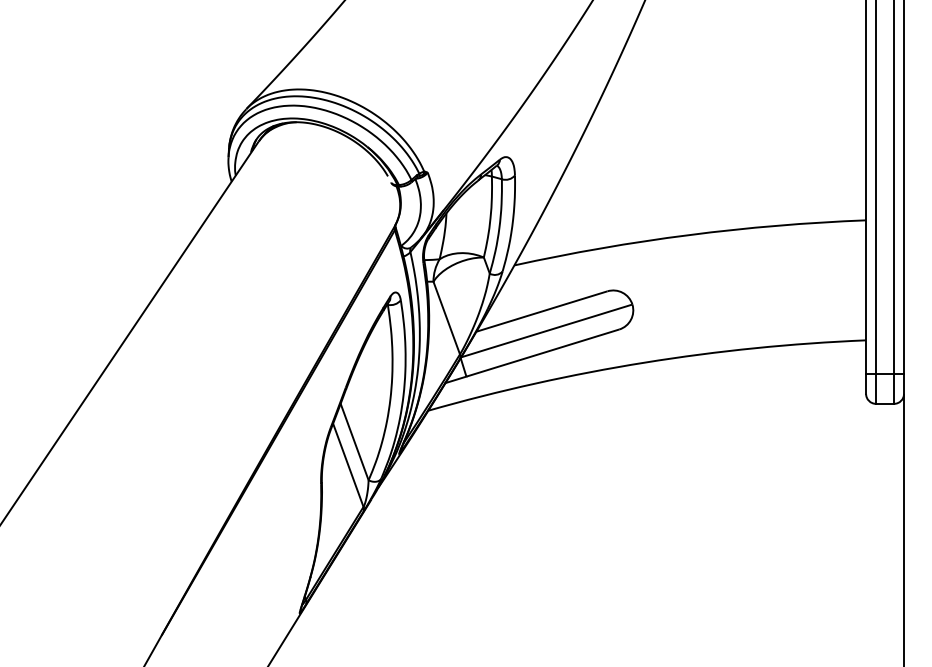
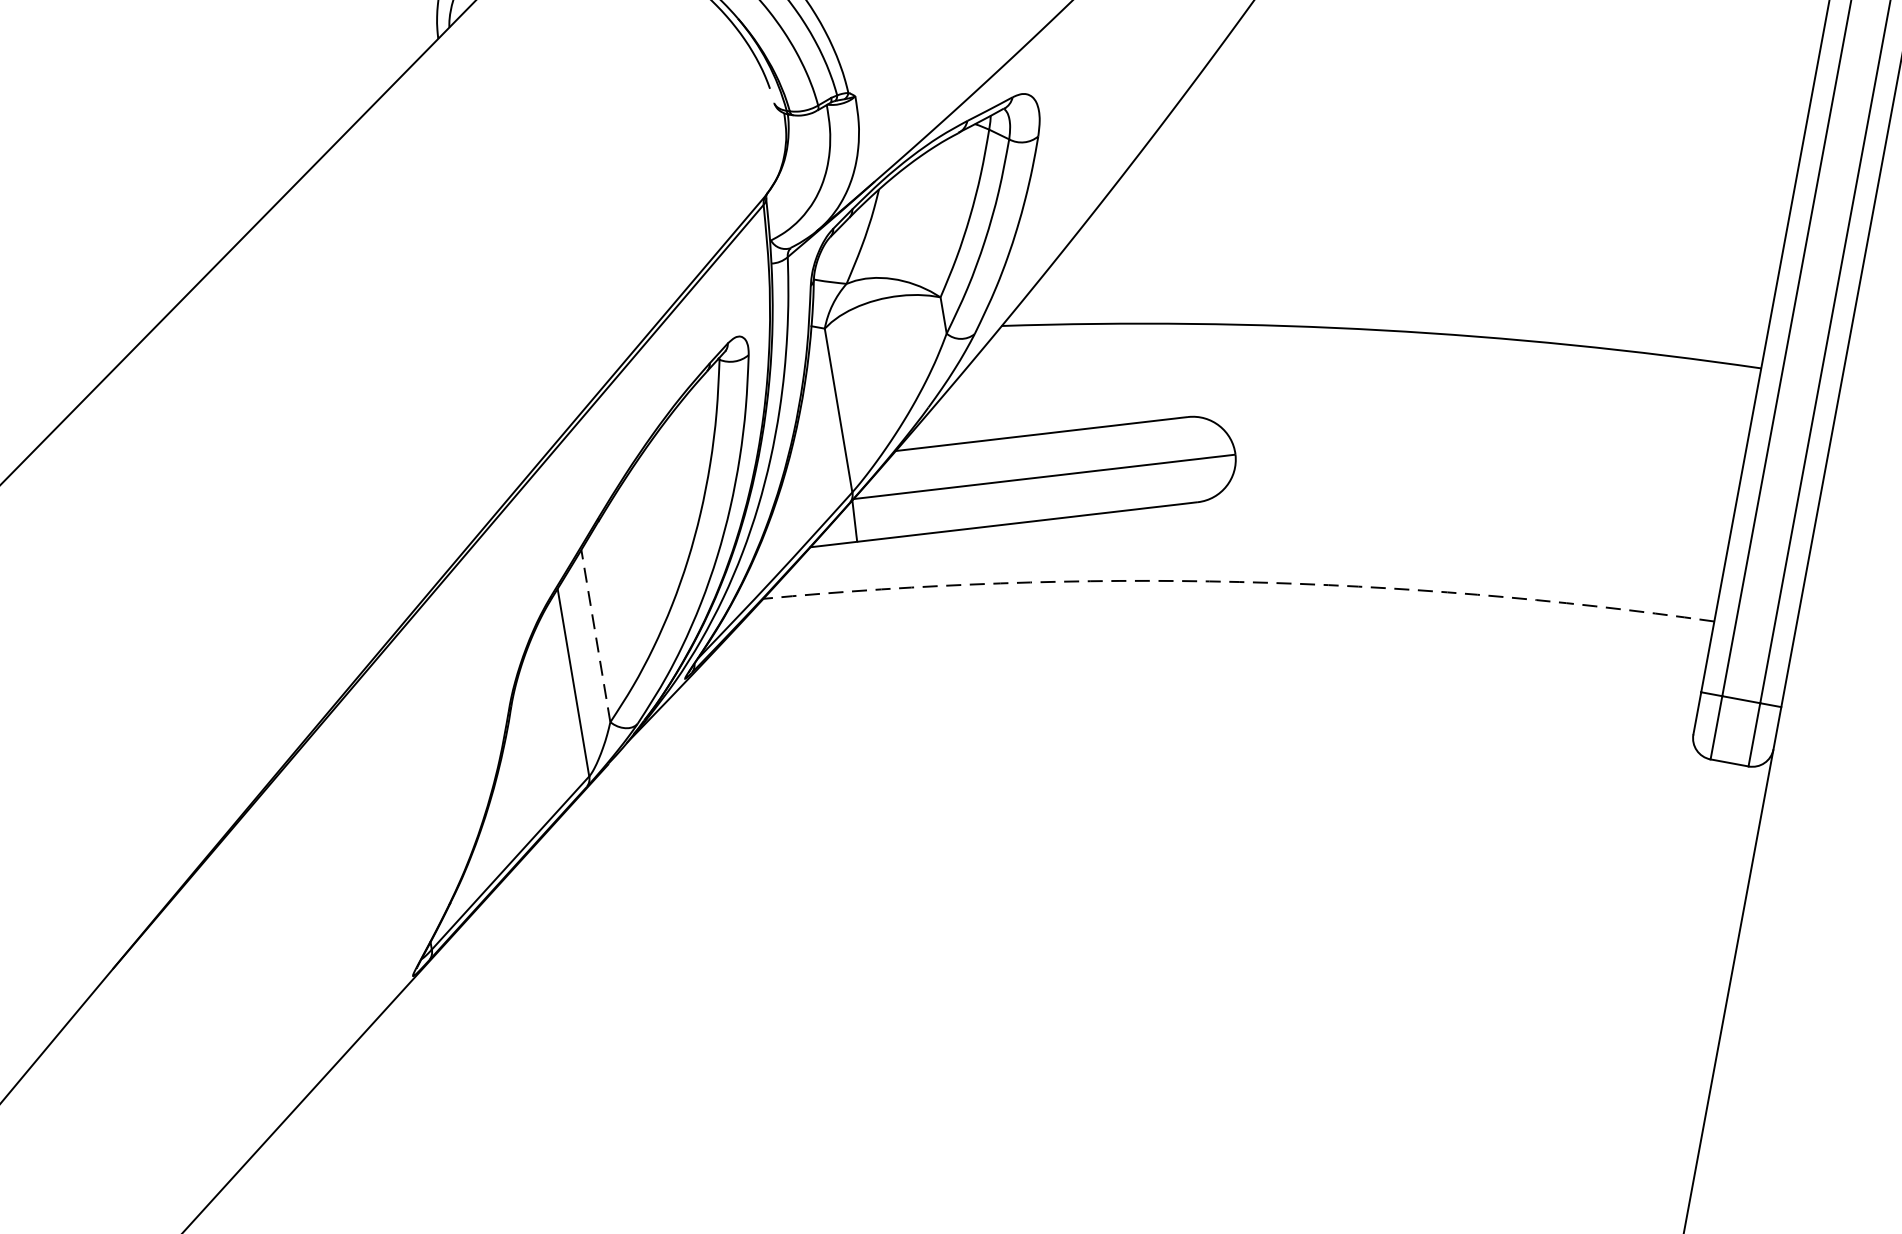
arc: (644, 362) -> (1238, 581), solid -> dashed
line: (354, 442) -> (595, 636), solid -> dashed

